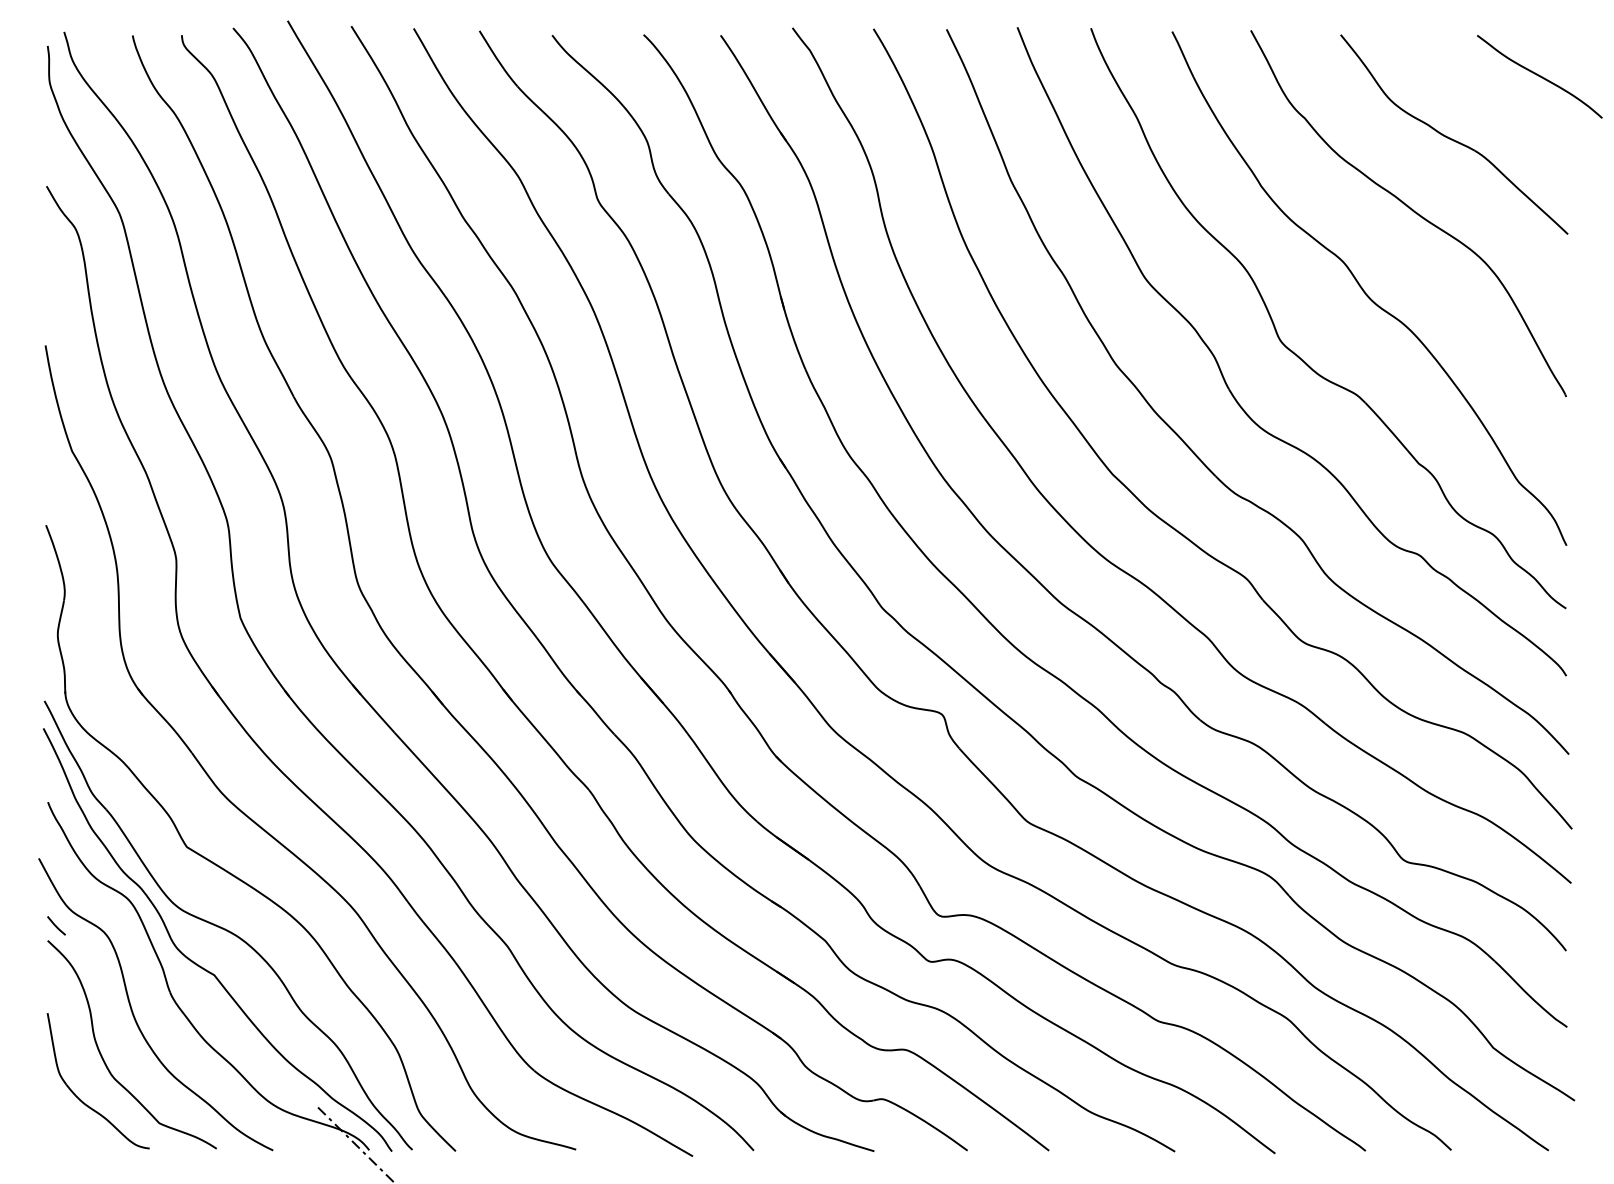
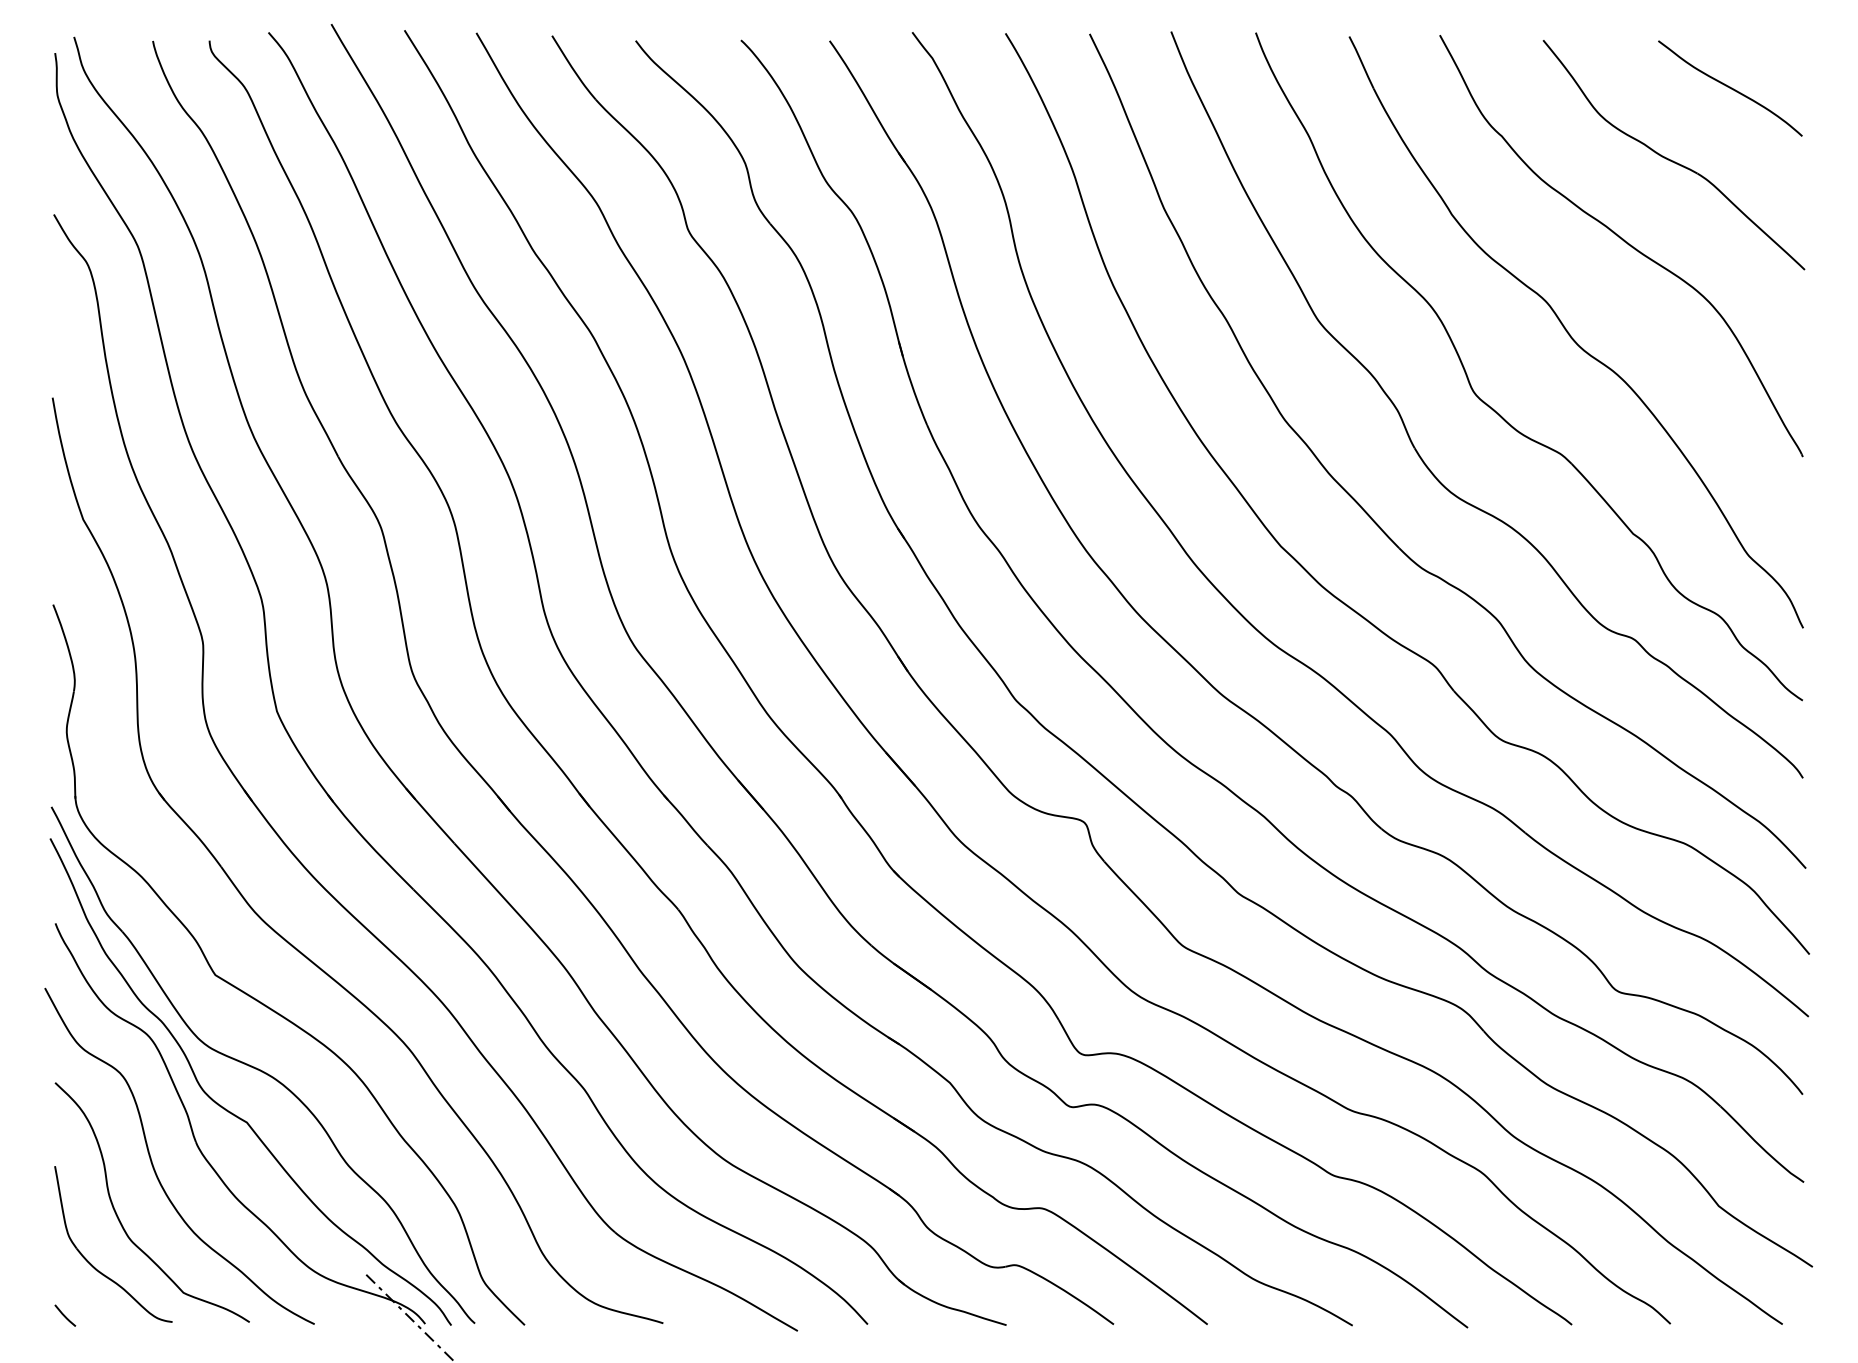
curve: (1539, 76) -> (1730, 88), moved
line: (56, 925) -> (65, 1315), moved

